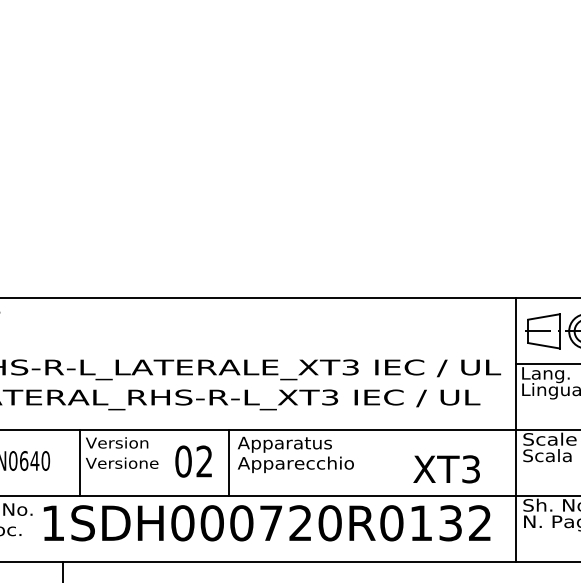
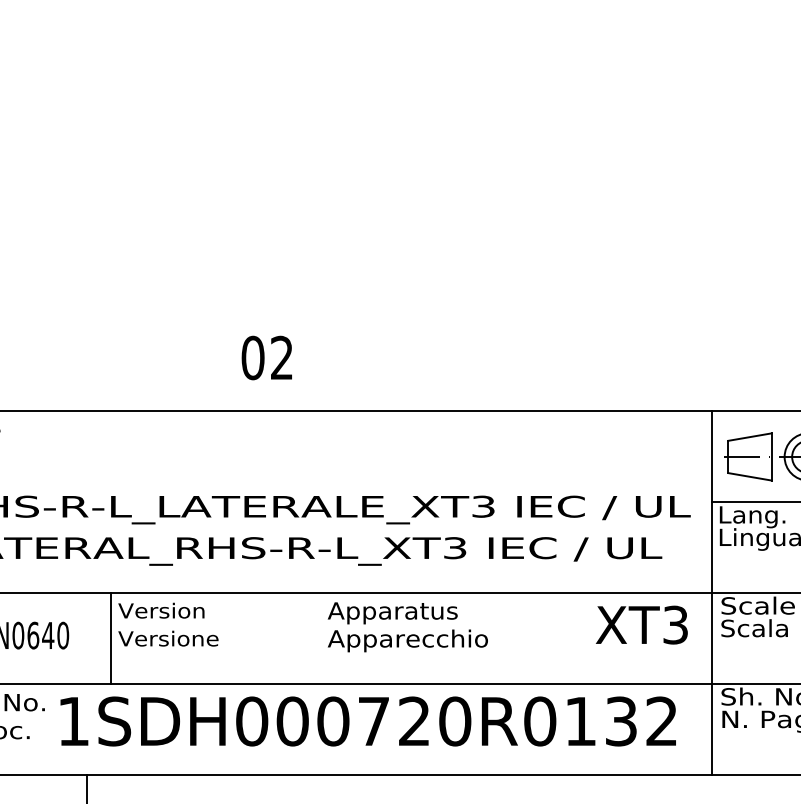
text: (193, 461) -> (266, 357), moved
line: (229, 463) -> (316, 639), removed
text: (446, 469) -> (641, 625), moved

